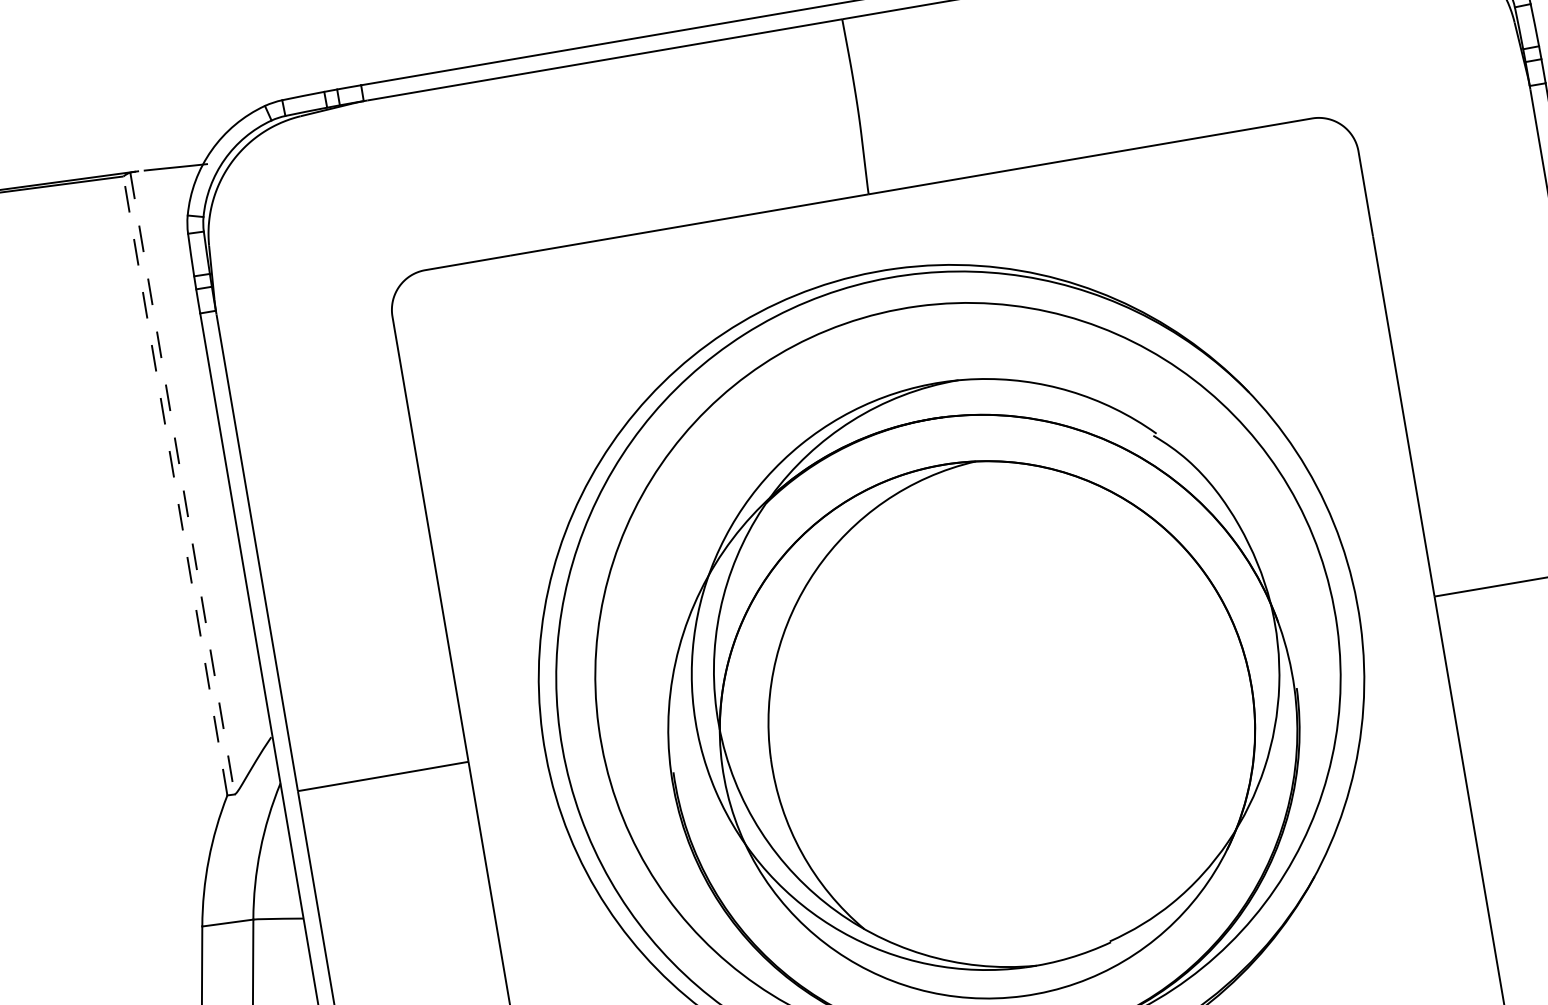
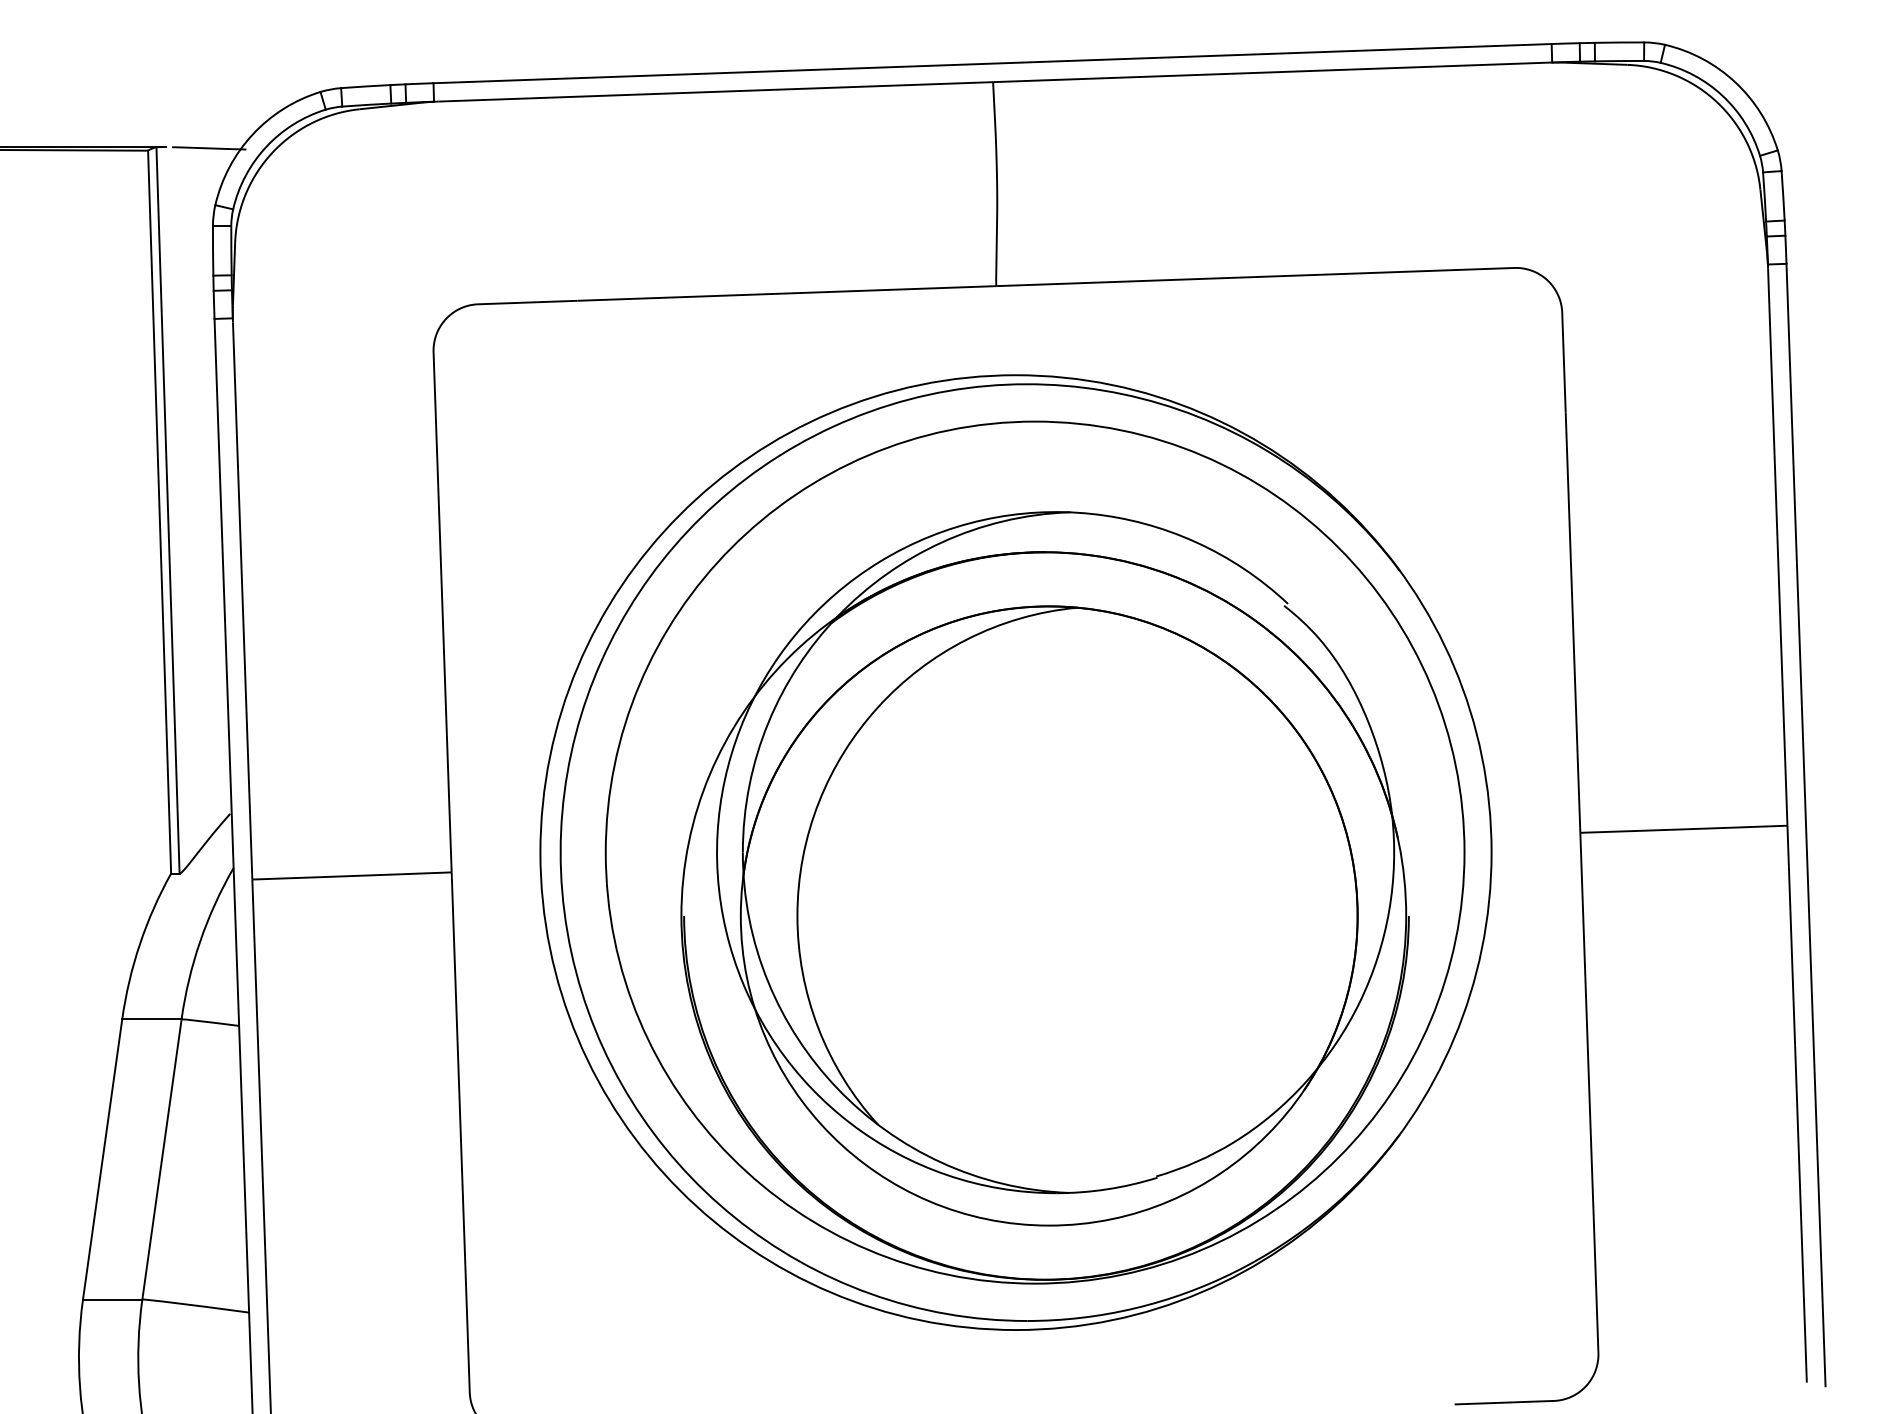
line: (182, 483) -> (168, 510), dashed -> solid
line: (175, 486) -> (159, 512), dashed -> solid

